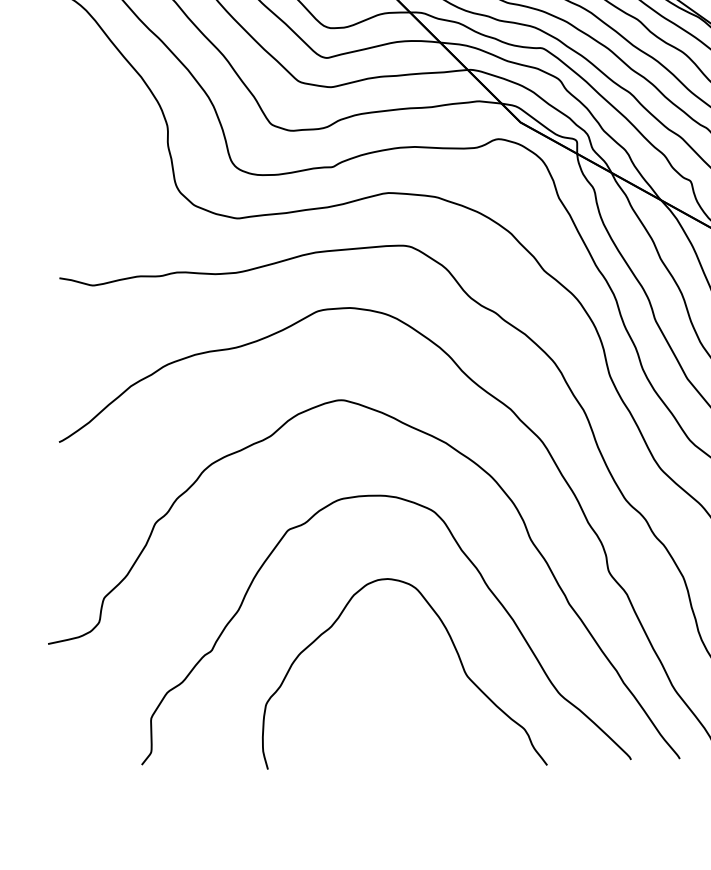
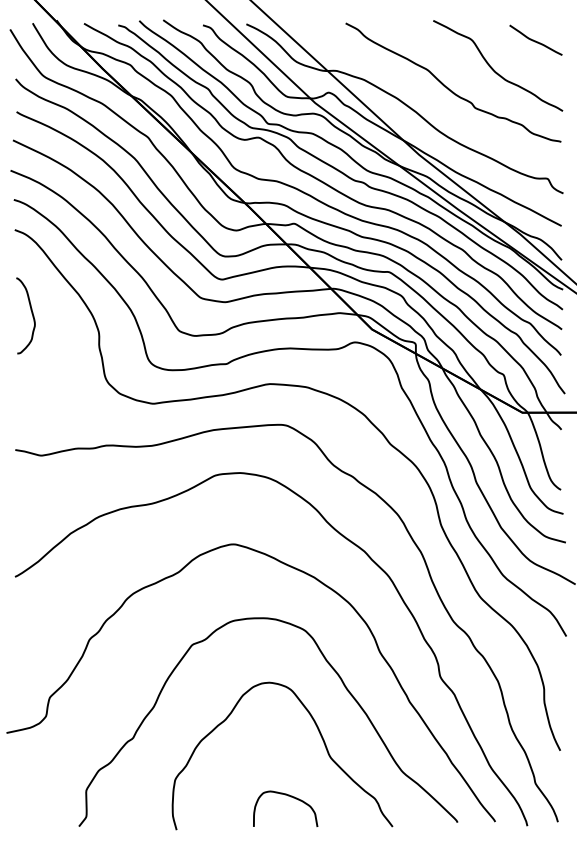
curve: (80, 101) -> (31, 313), added
curve: (415, 727) -> (290, 797), added

